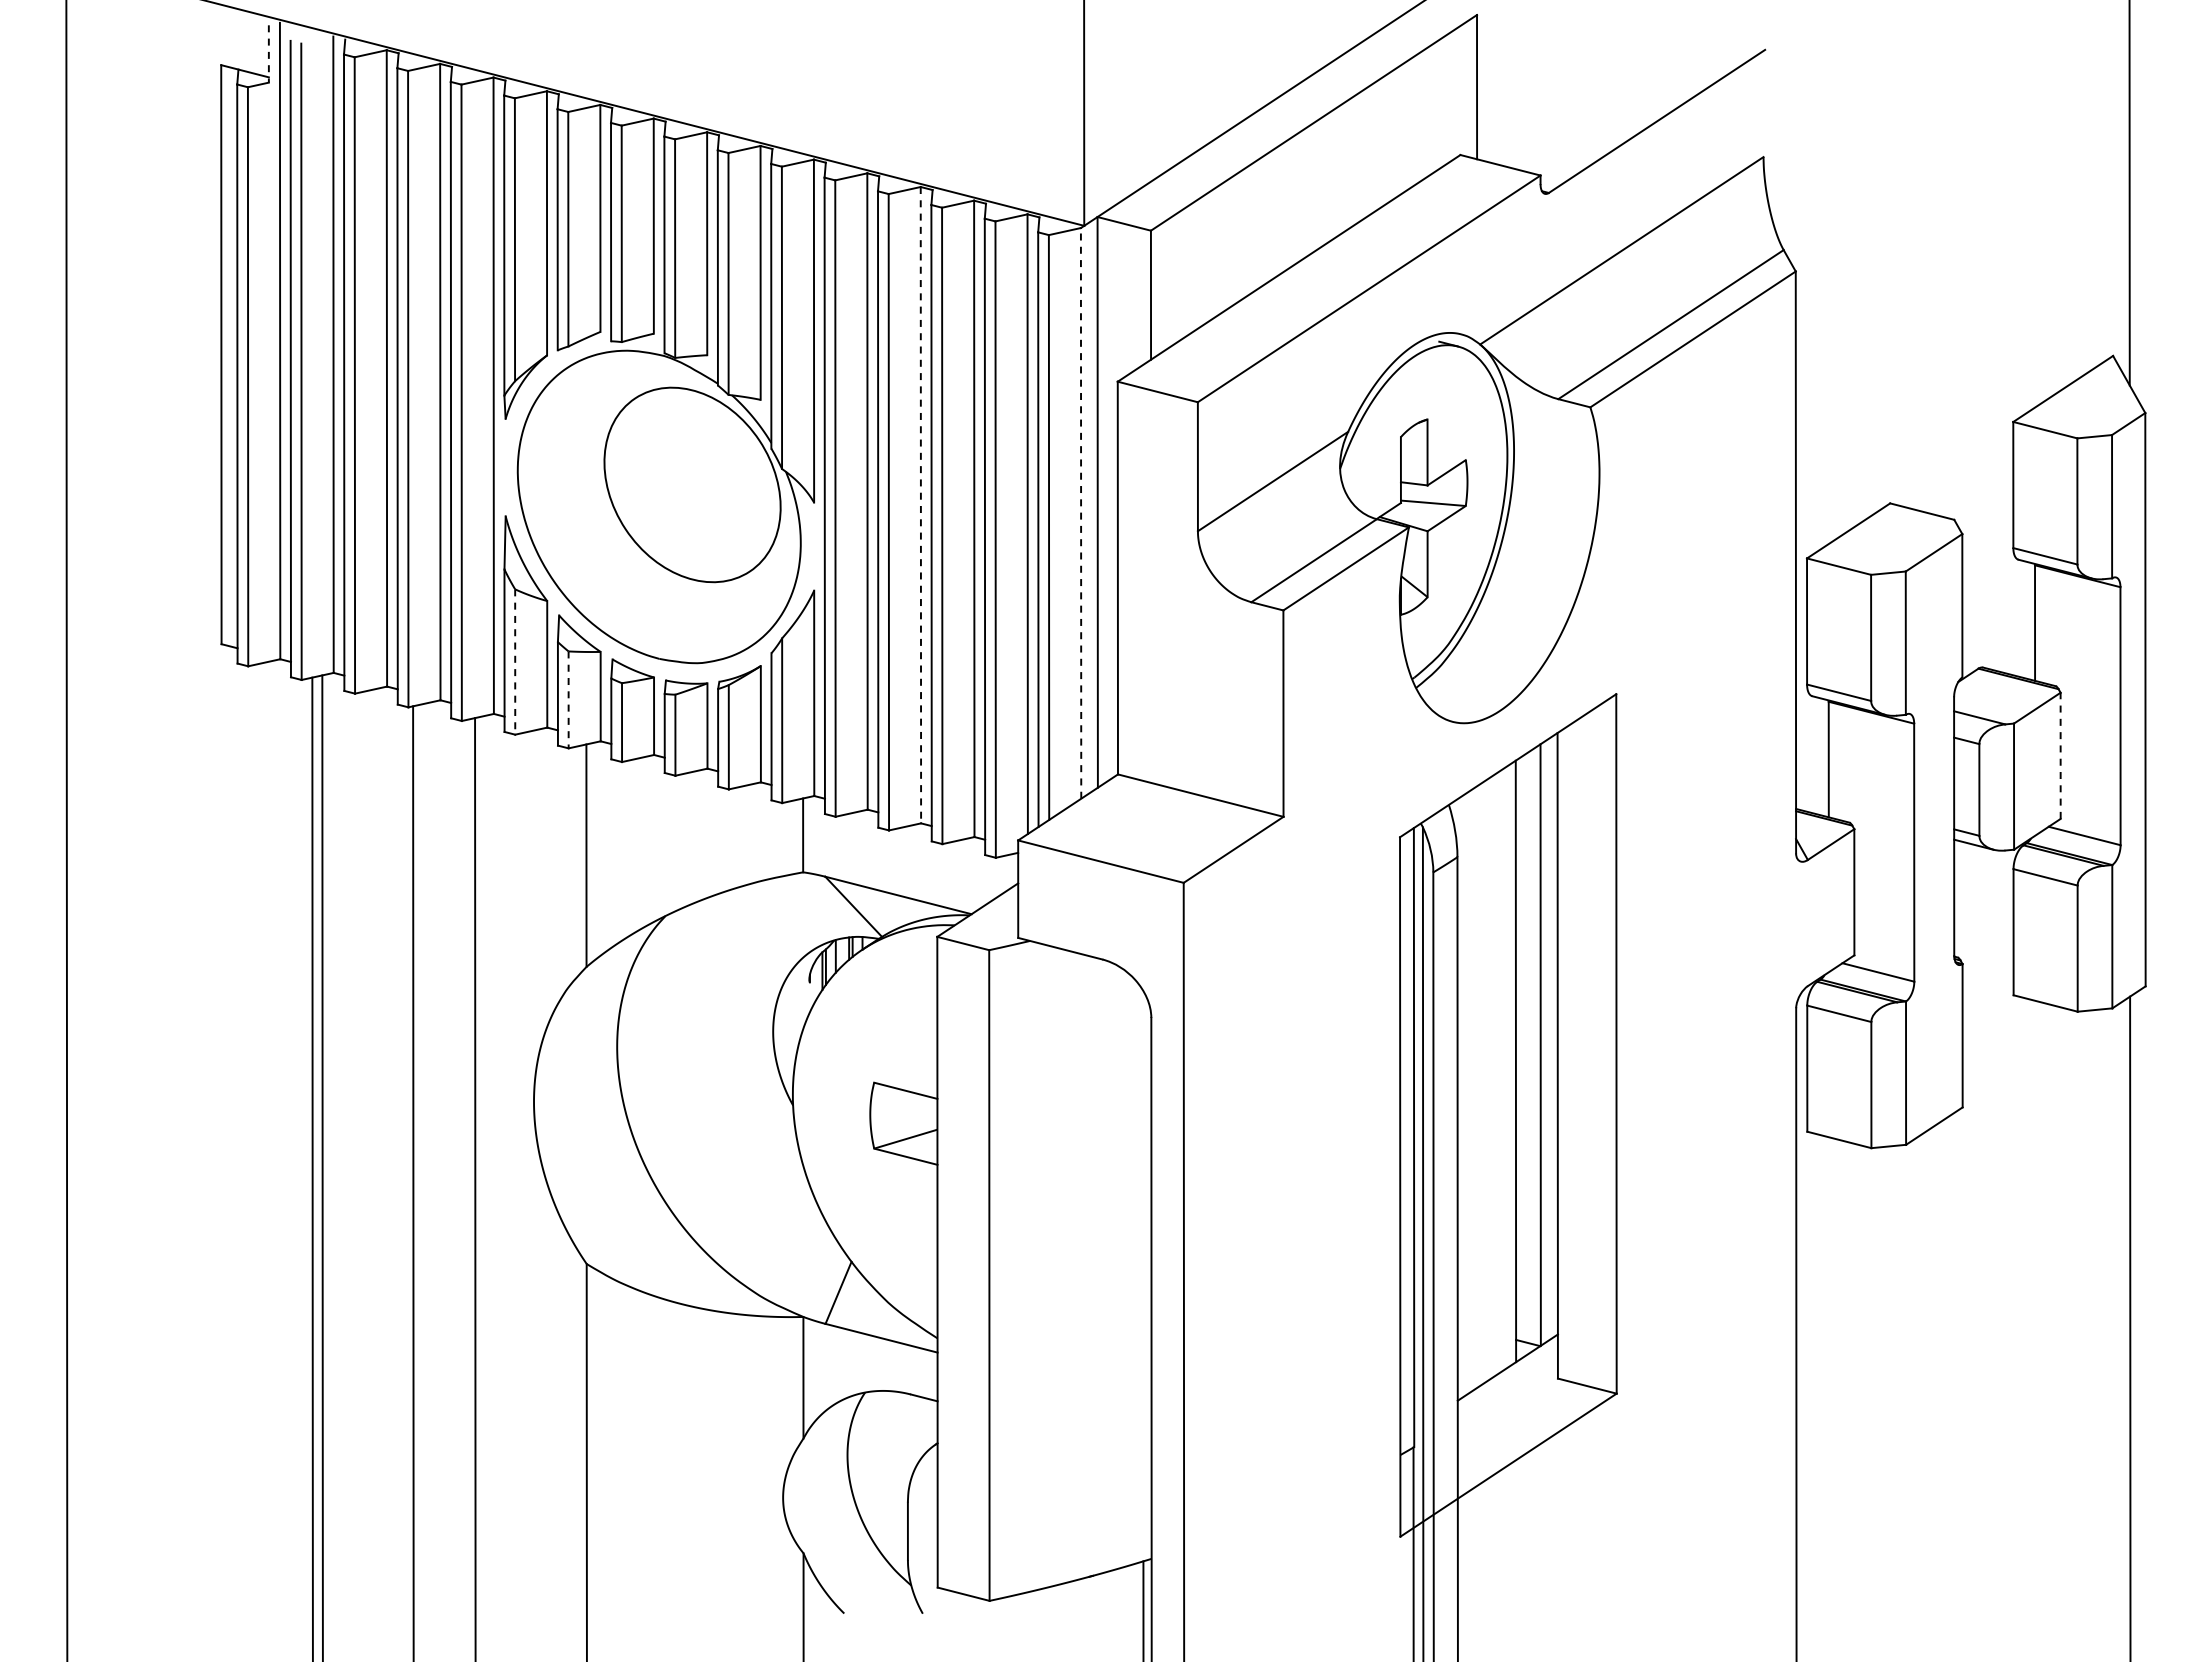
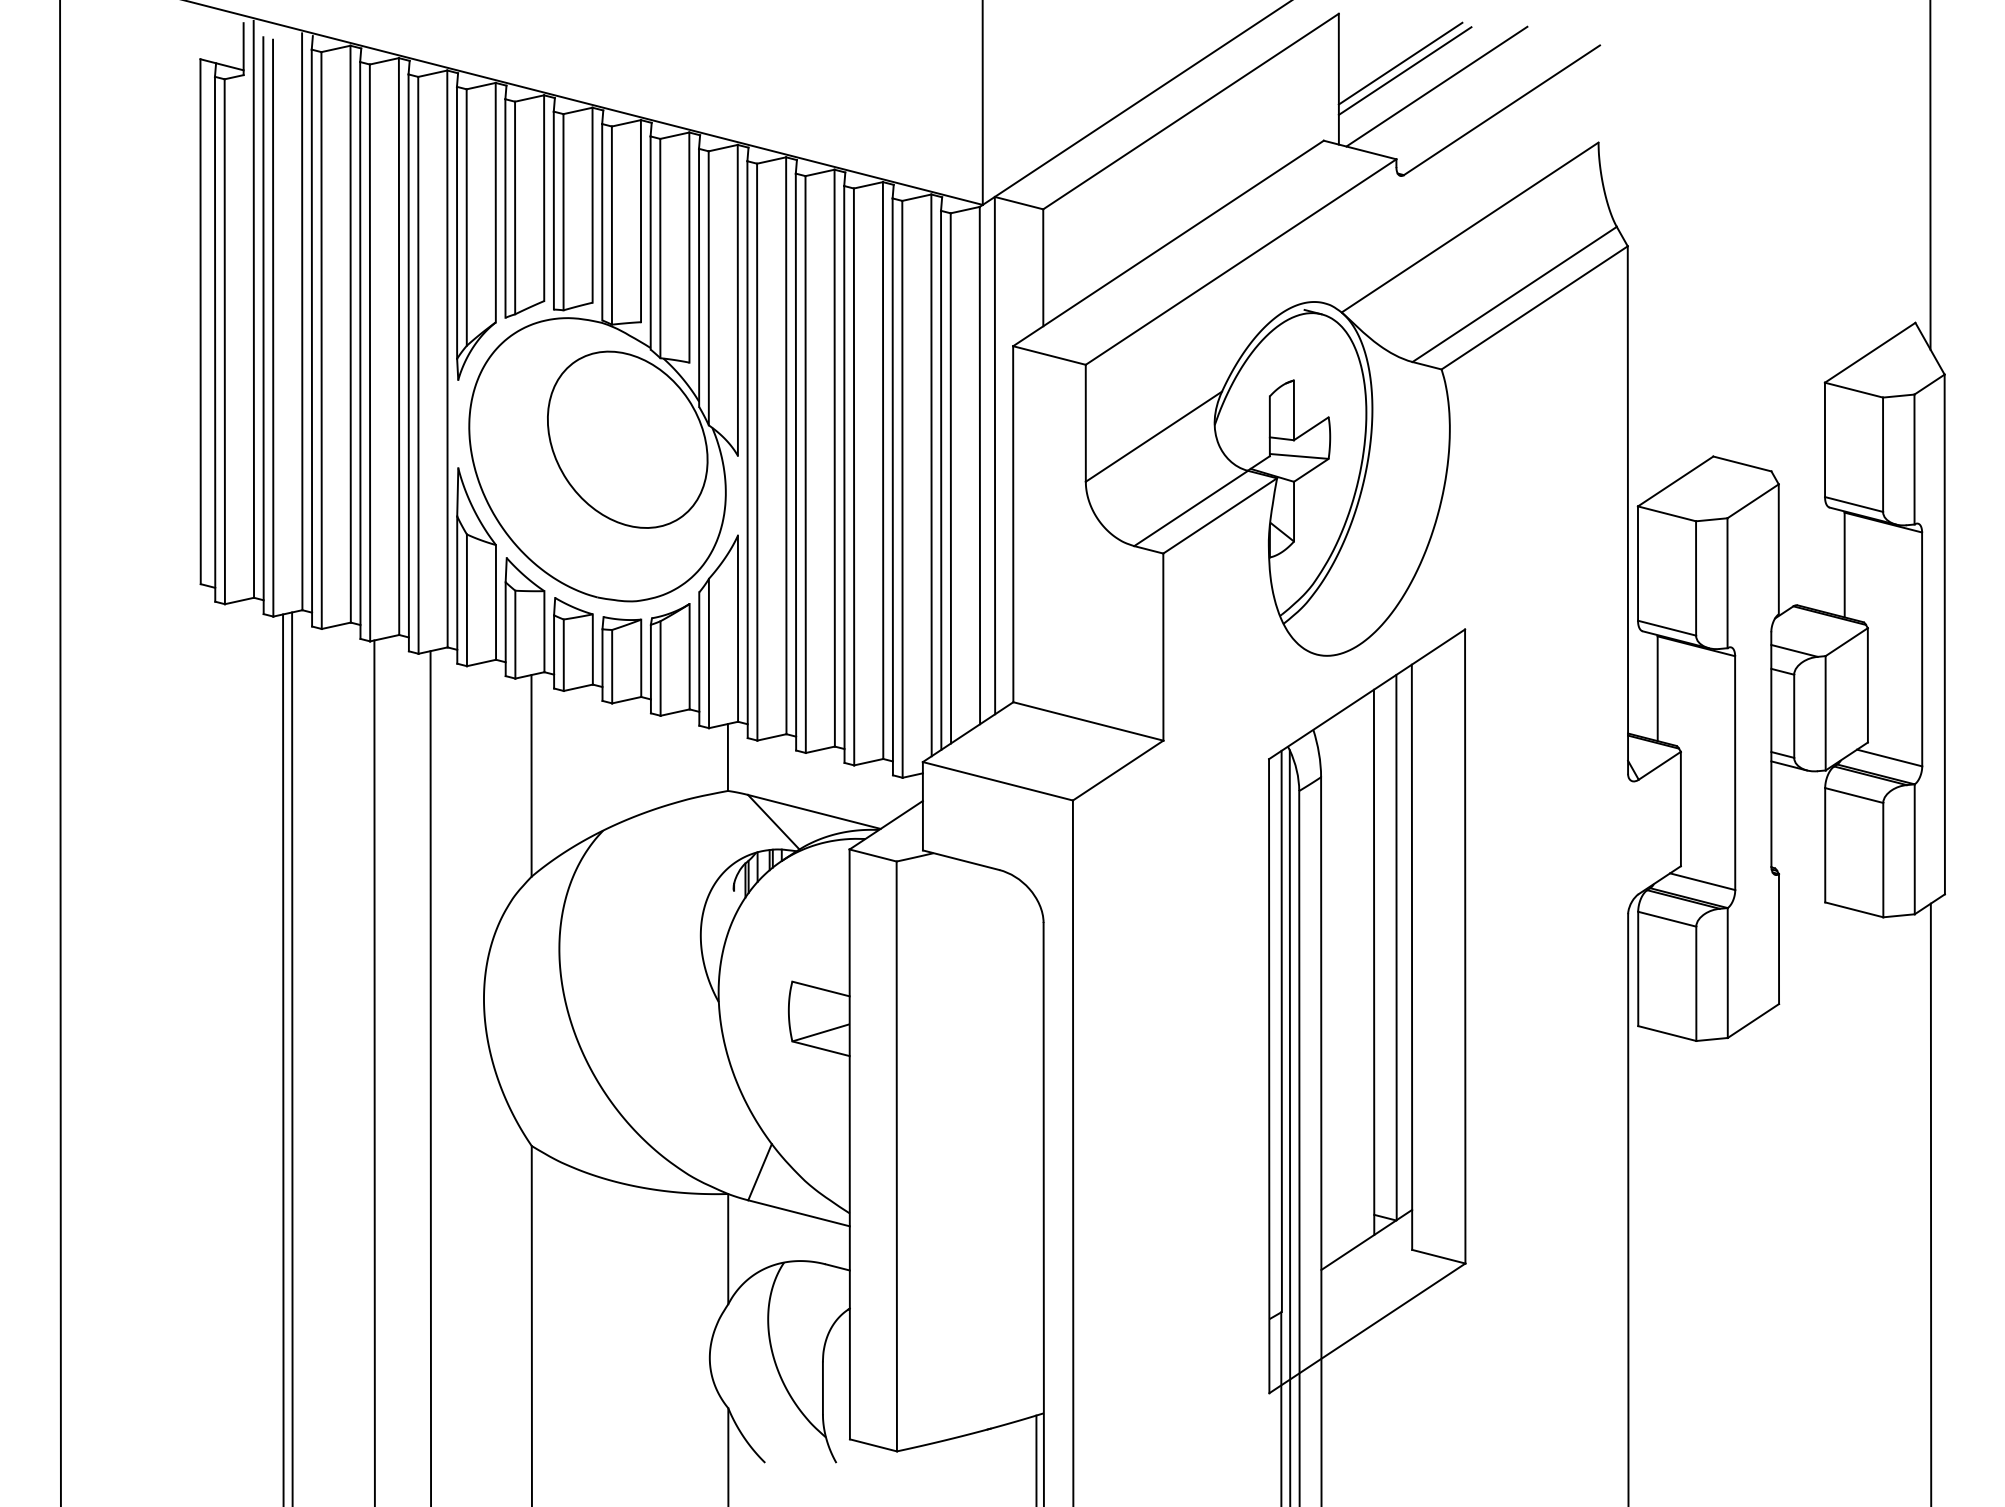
line: (268, 53) -> (243, 48), dashed -> solid
line: (1545, 69) -> (1400, 63), added
line: (1550, 77) -> (1405, 70), added
line: (1585, 95) -> (1437, 86), added
line: (920, 505) -> (834, 458), dashed -> solid
line: (1081, 512) -> (980, 464), dashed -> solid
line: (515, 662) -> (467, 600), dashed -> solid
line: (568, 700) -> (515, 635), dashed -> solid
line: (2060, 755) -> (1867, 685), dashed -> solid

